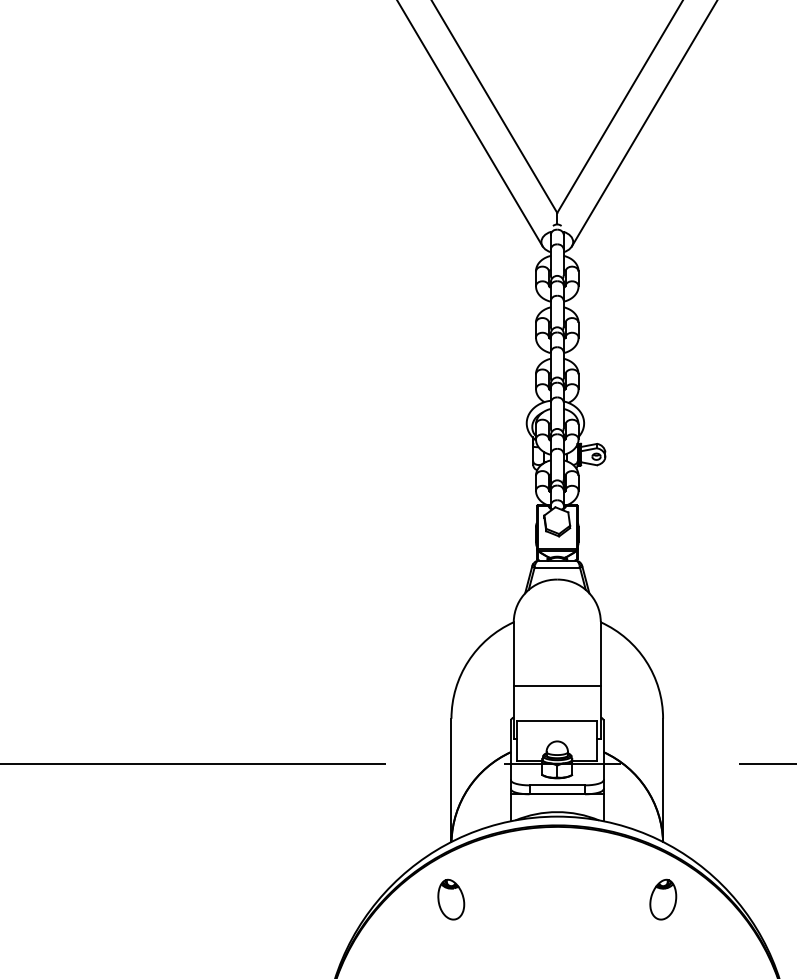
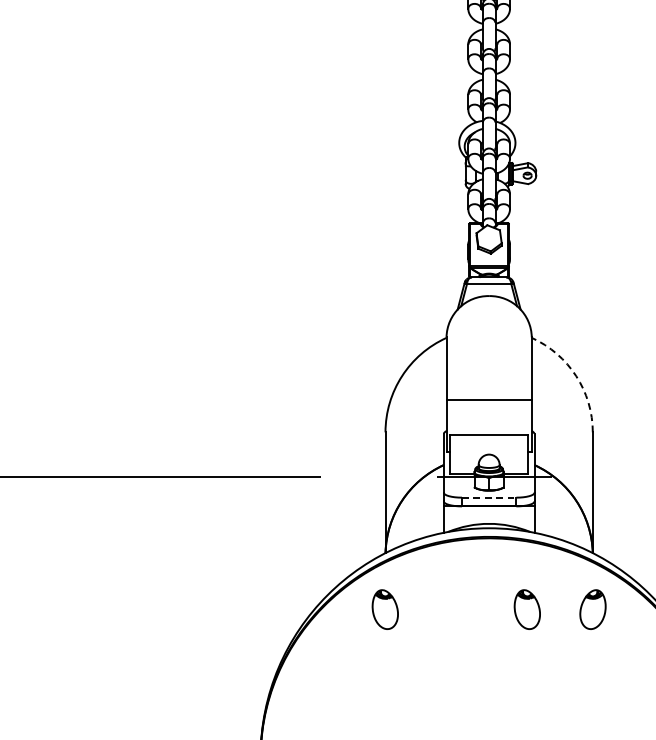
arc: (646, 661) -> (576, 376), solid -> dashed
line: (557, 785) -> (489, 497), solid -> dashed
part: (596, 899) -> (527, 609), added

